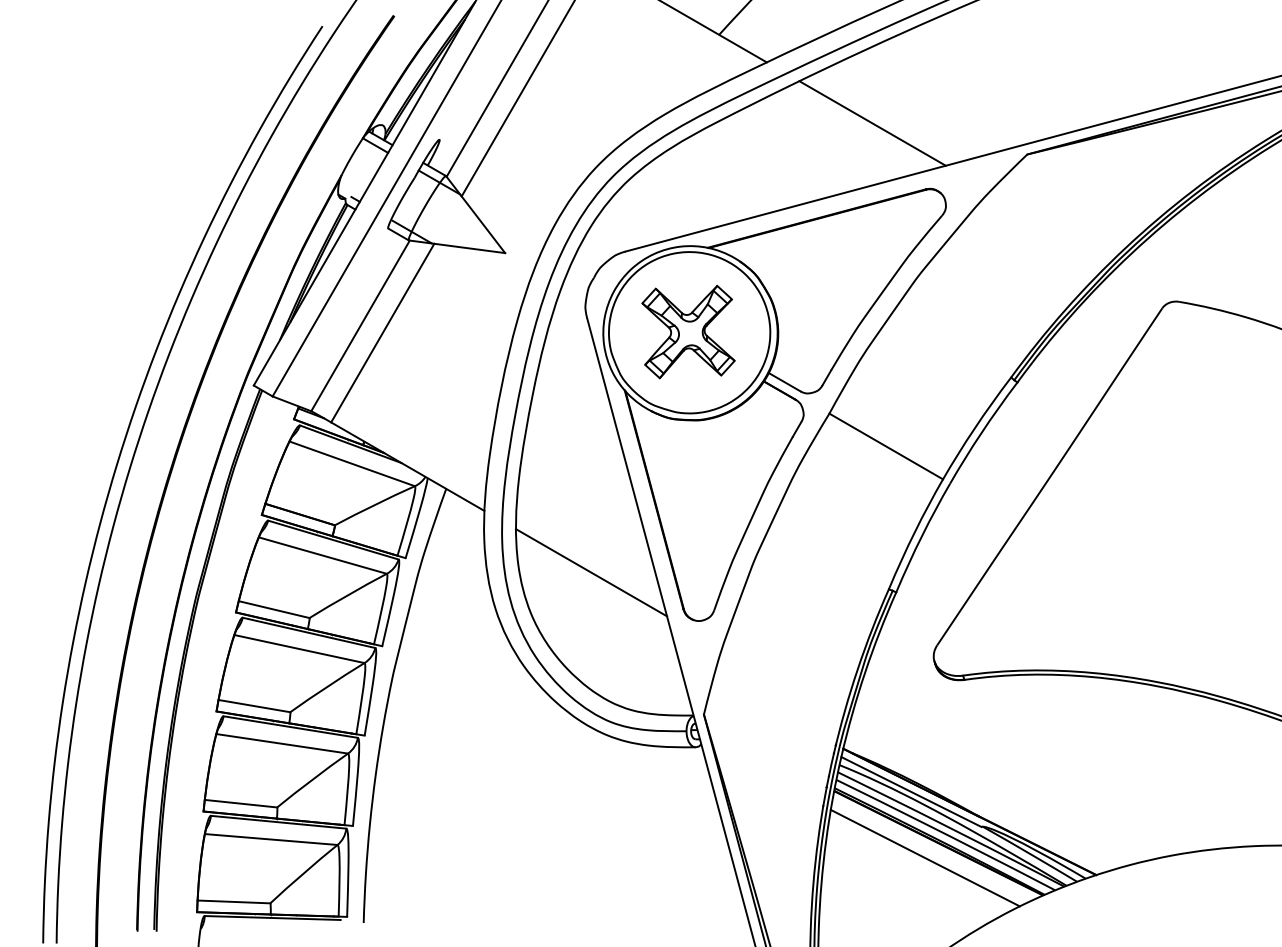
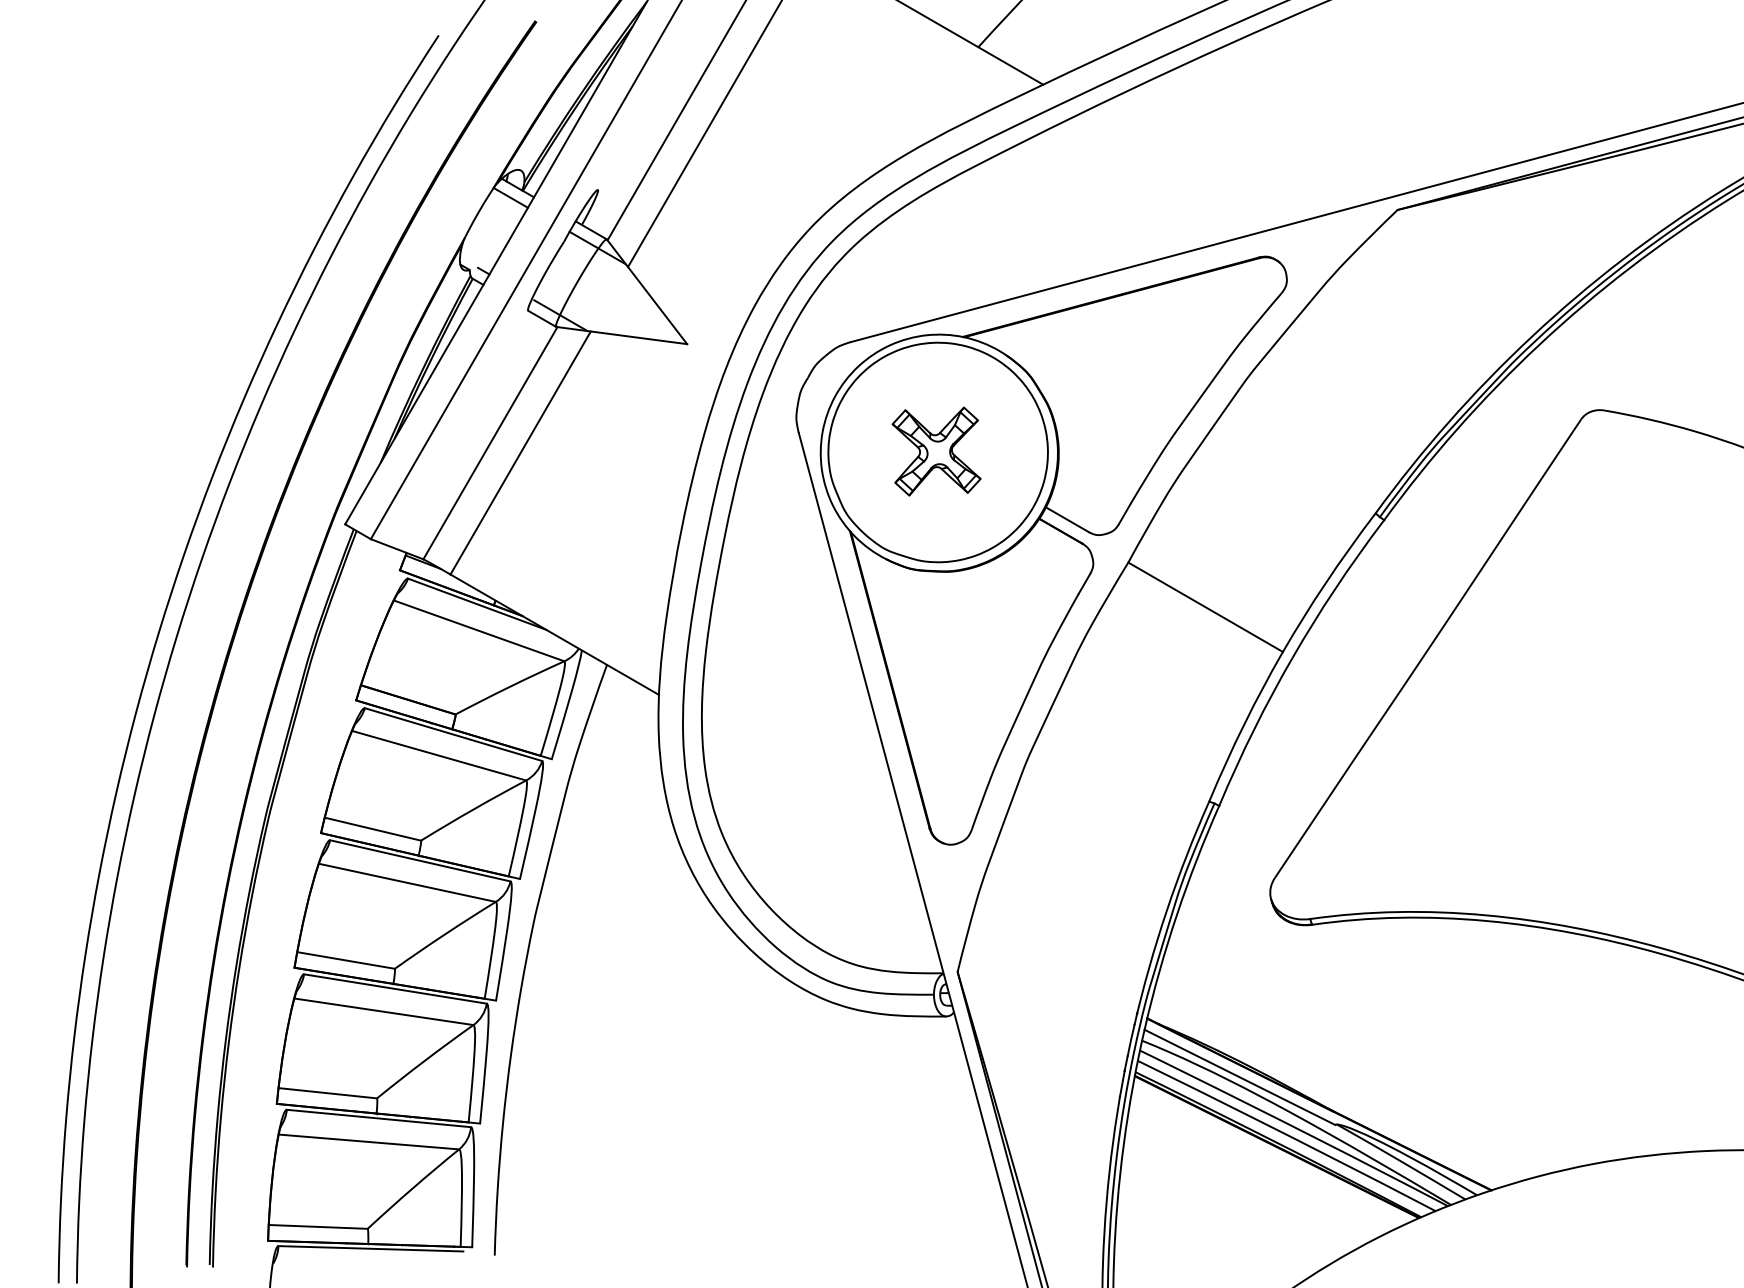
line: (872, 123) -> (1186, 167), removed
part: (688, 332) -> (936, 451), size x0.7
line: (591, 572) -> (804, 778), removed
line: (925, 857) -> (1258, 1166), removed

